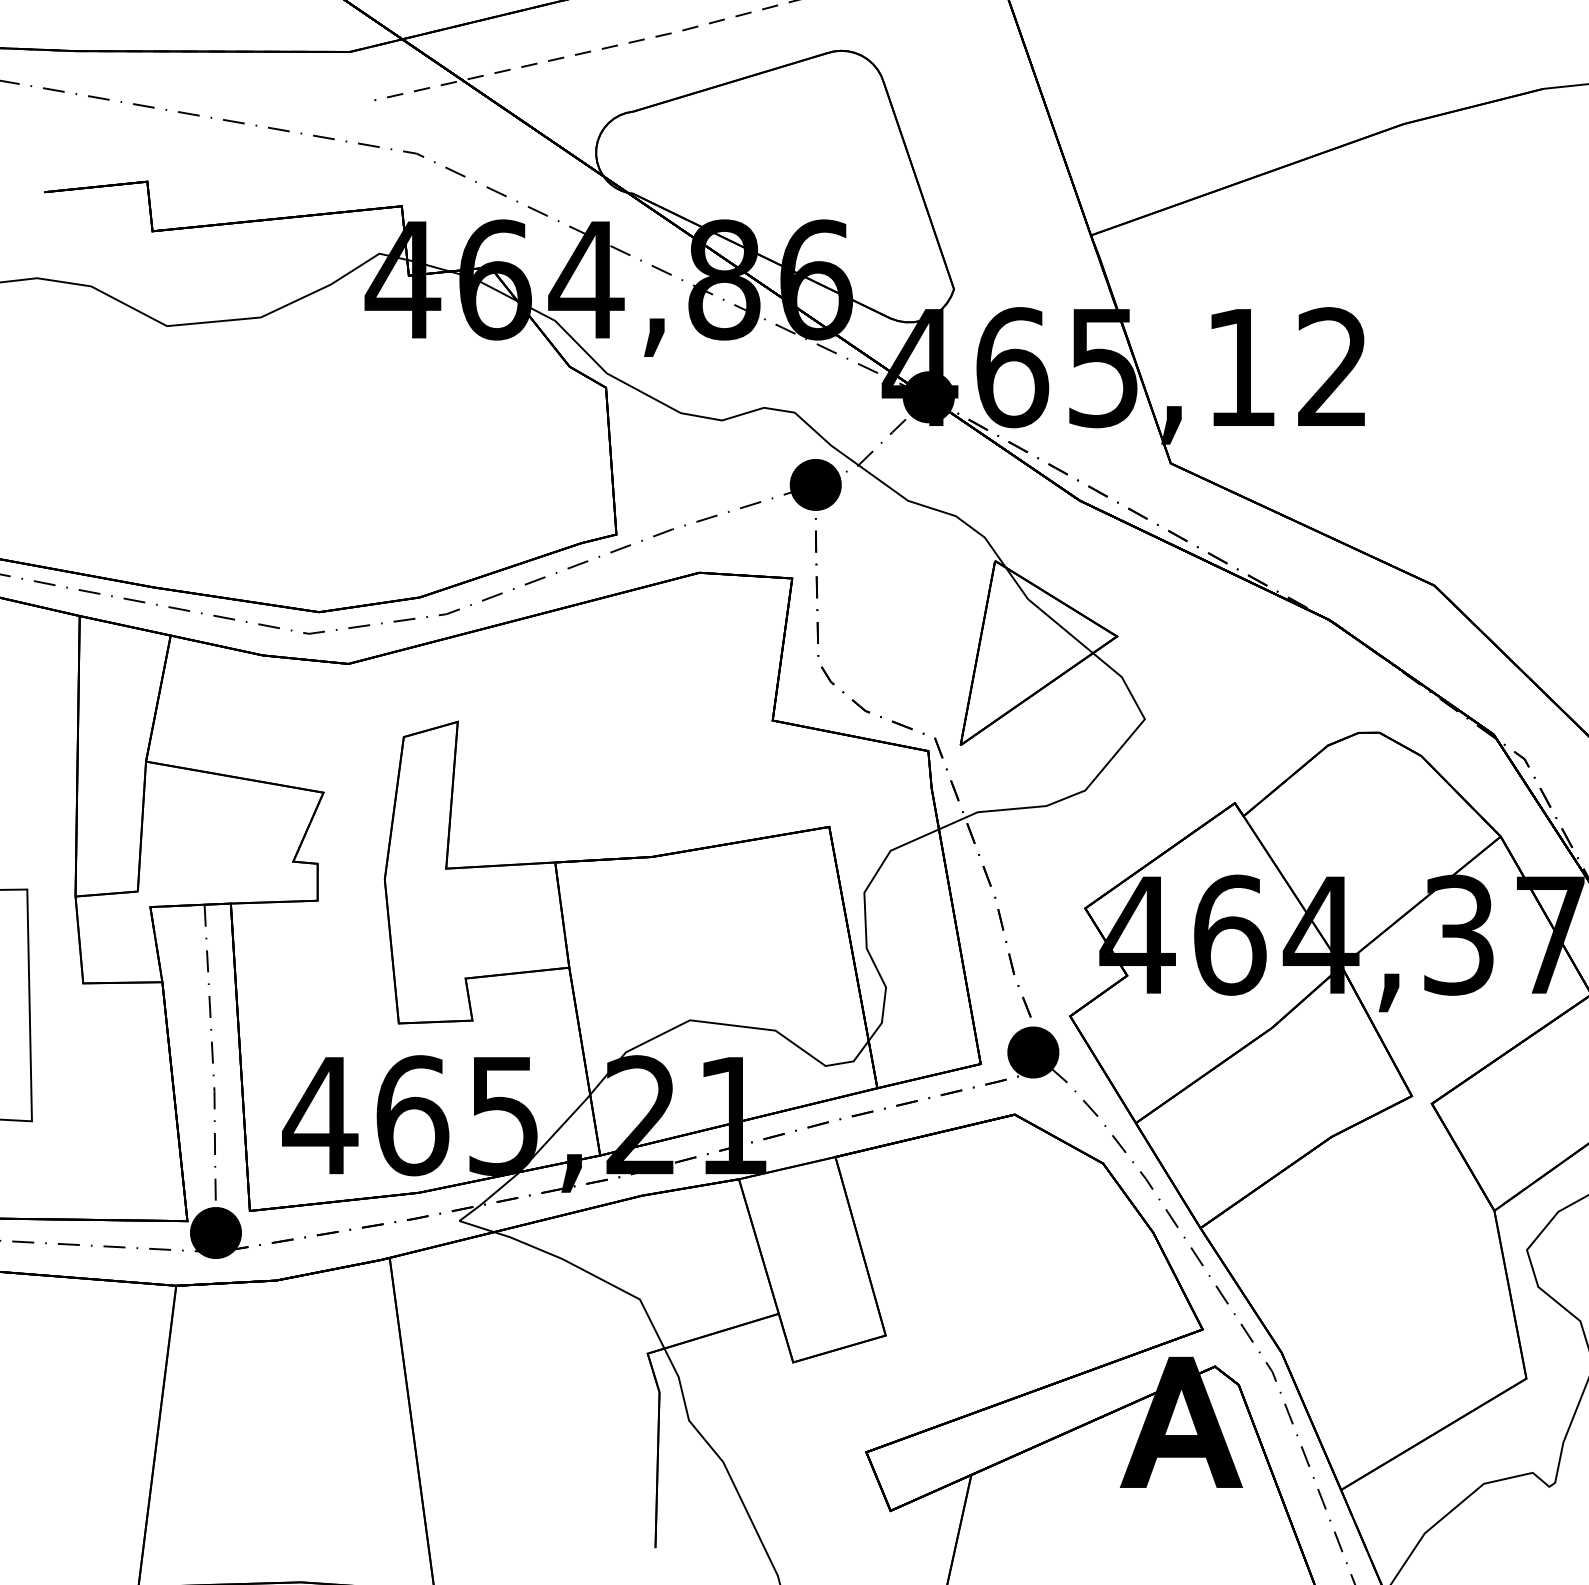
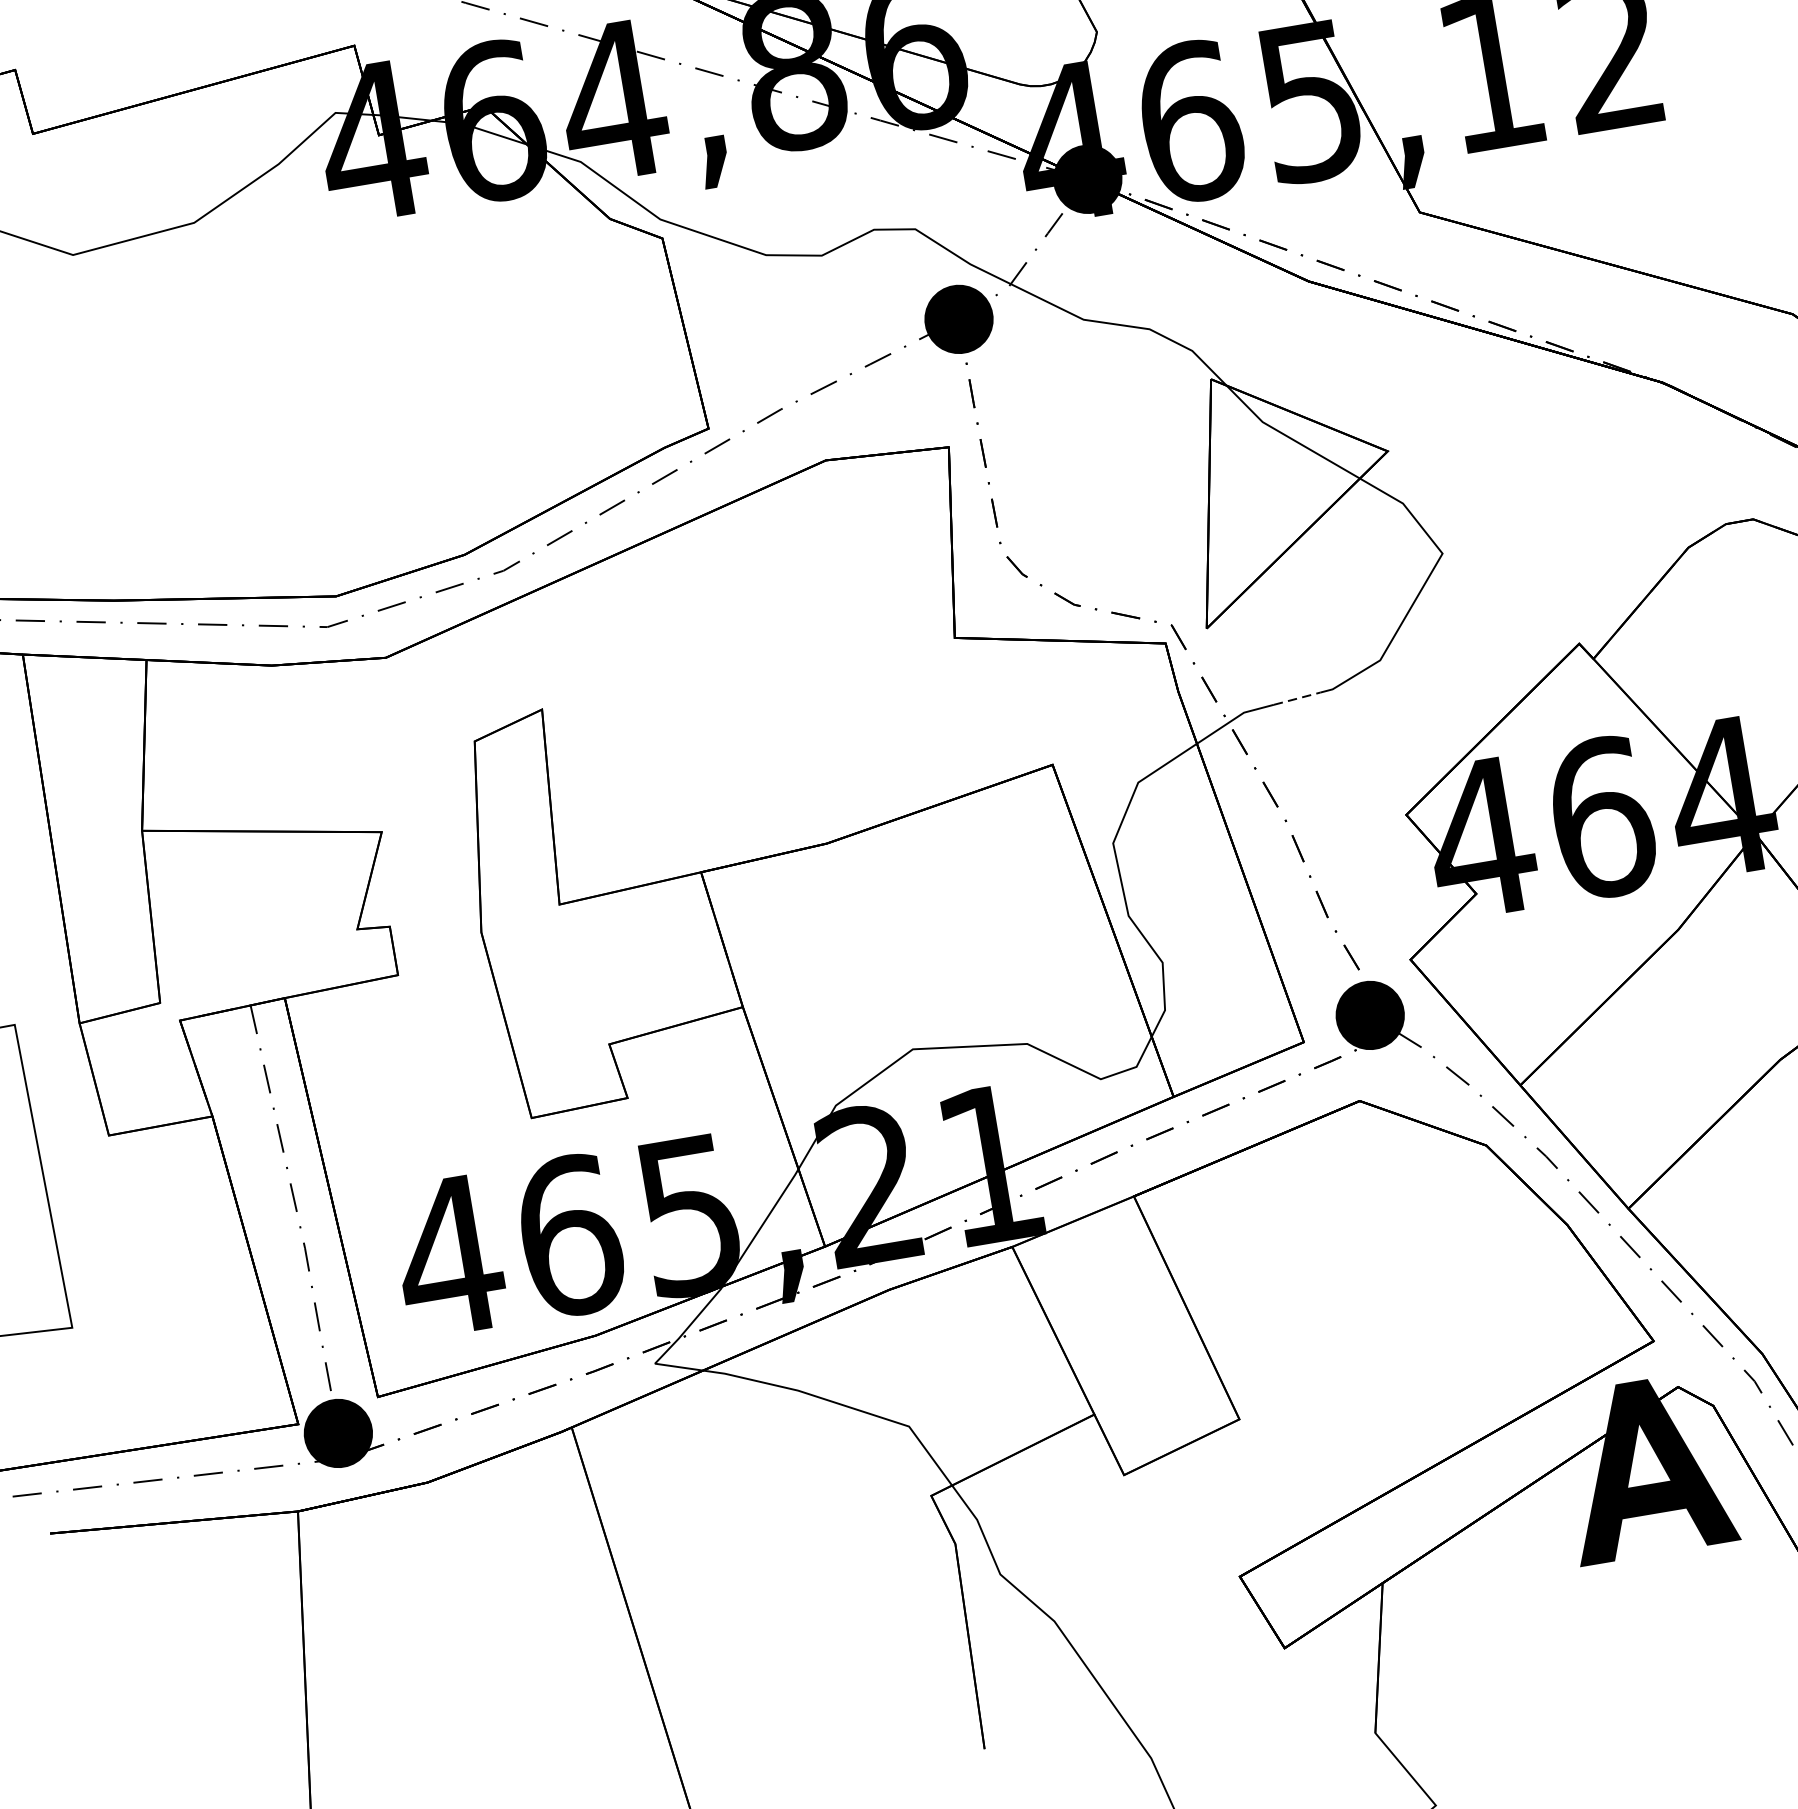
line: (1019, 808) -> (1297, 698), solid -> dashed

